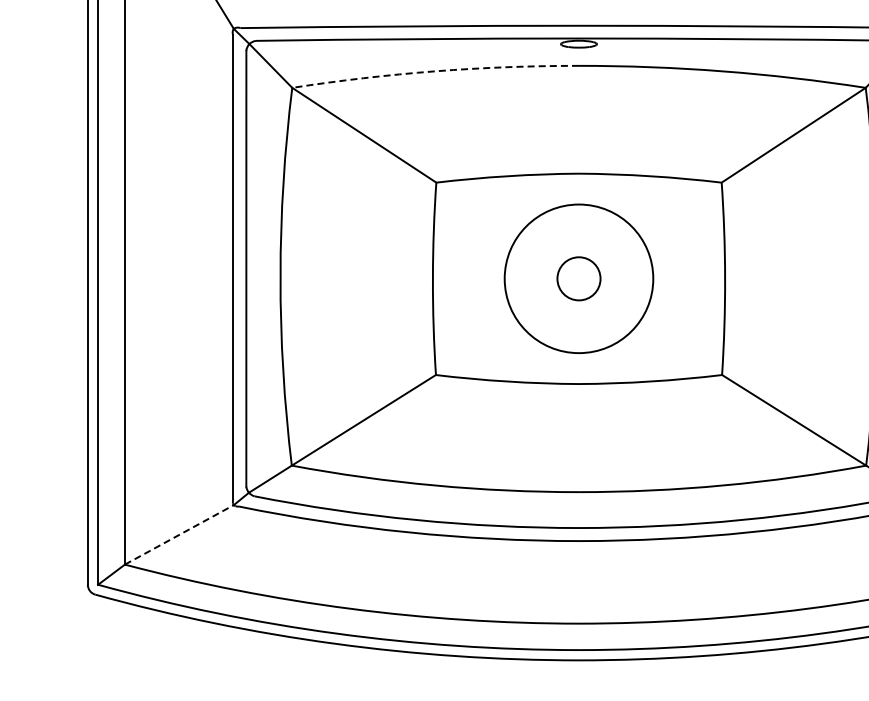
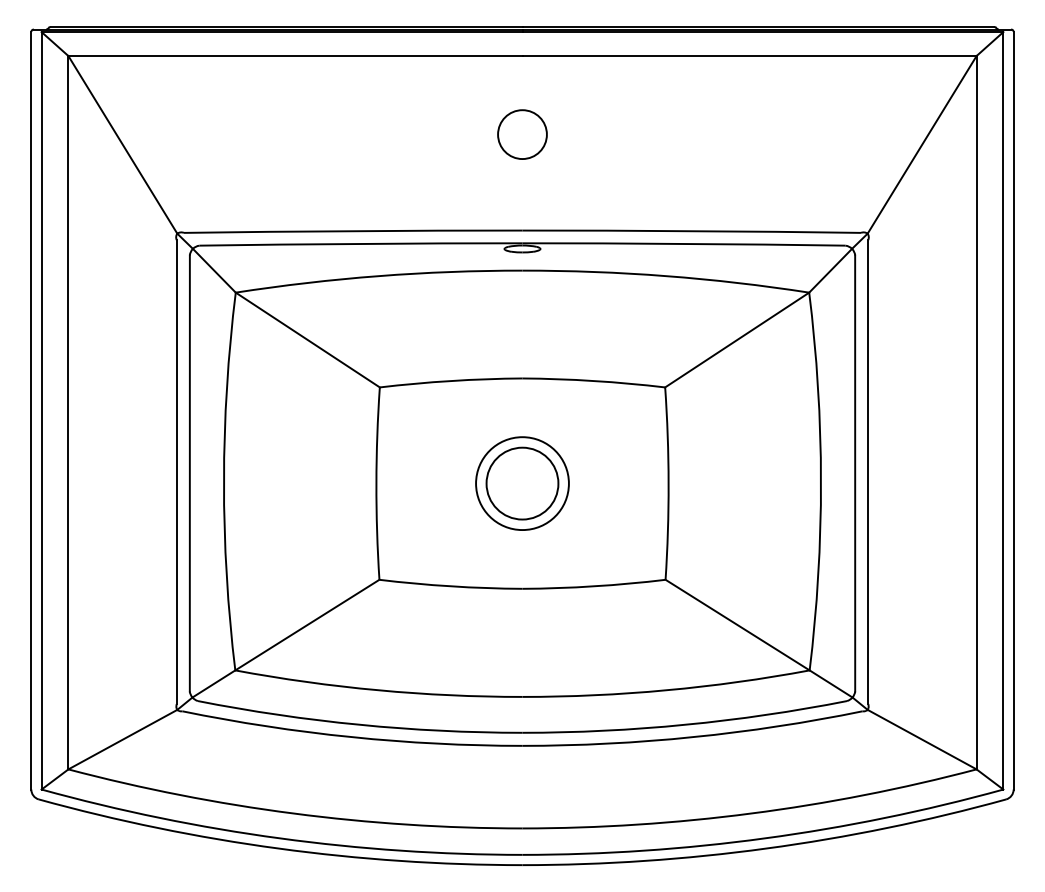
arc: (435, 71) -> (378, 276), dashed -> solid
circle: (579, 278) -> (522, 483), size x0.62
circle: (579, 278) -> (522, 483), size x1.67
line: (180, 534) -> (123, 739), dashed -> solid

